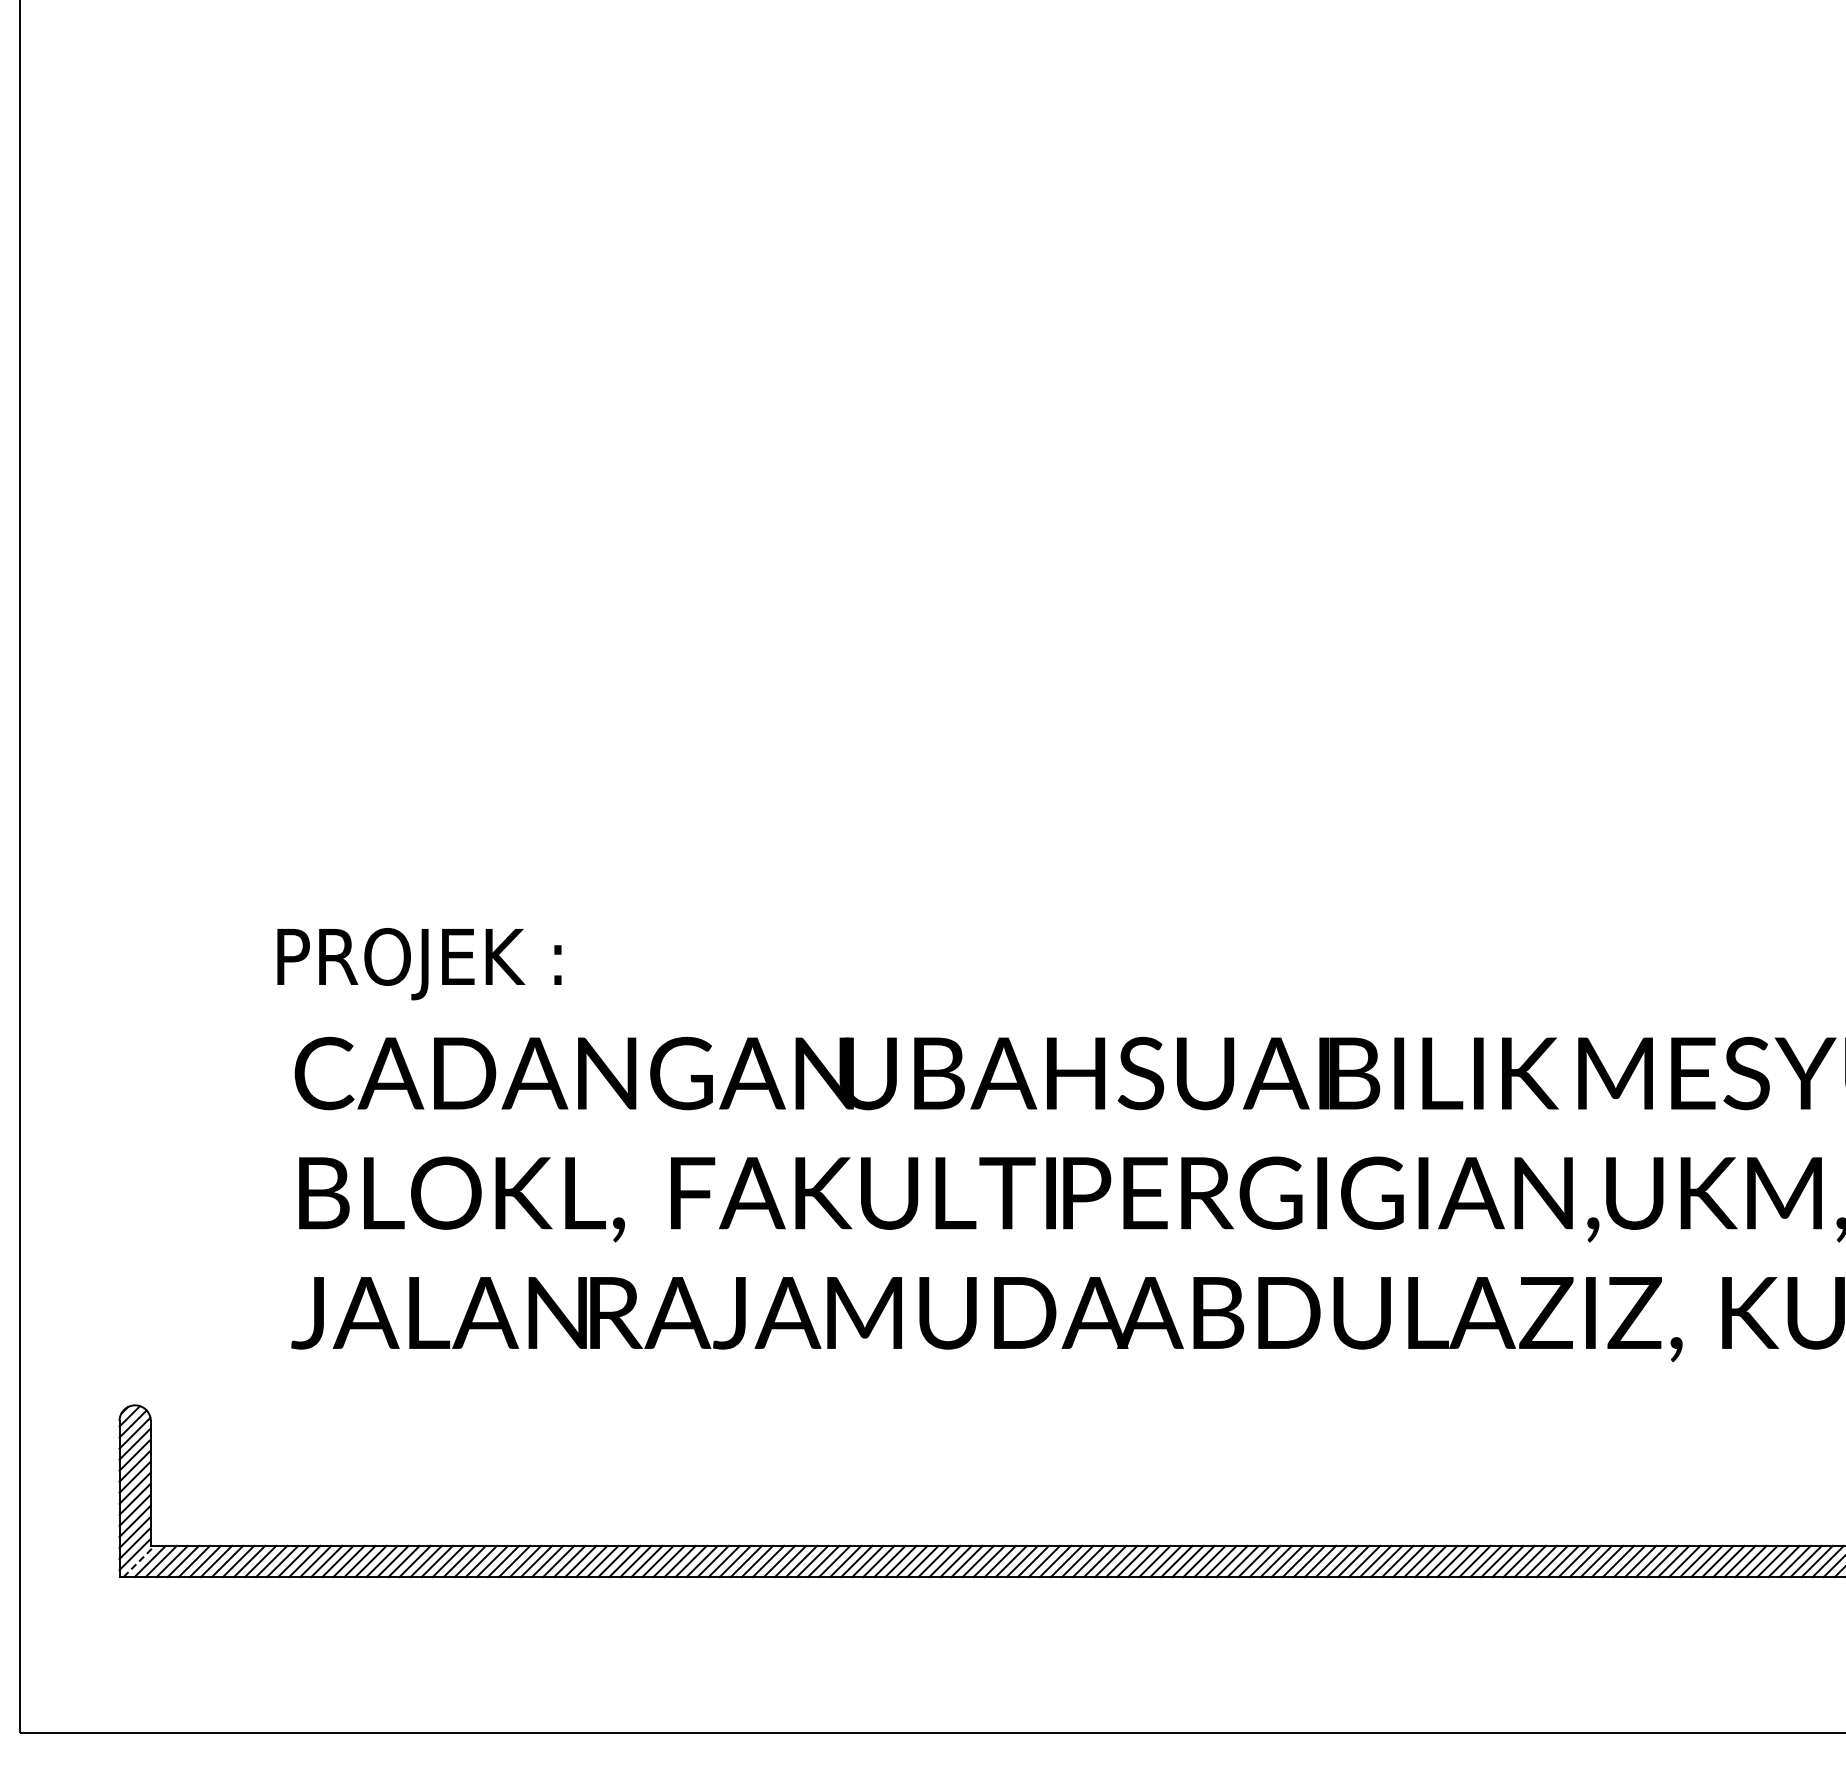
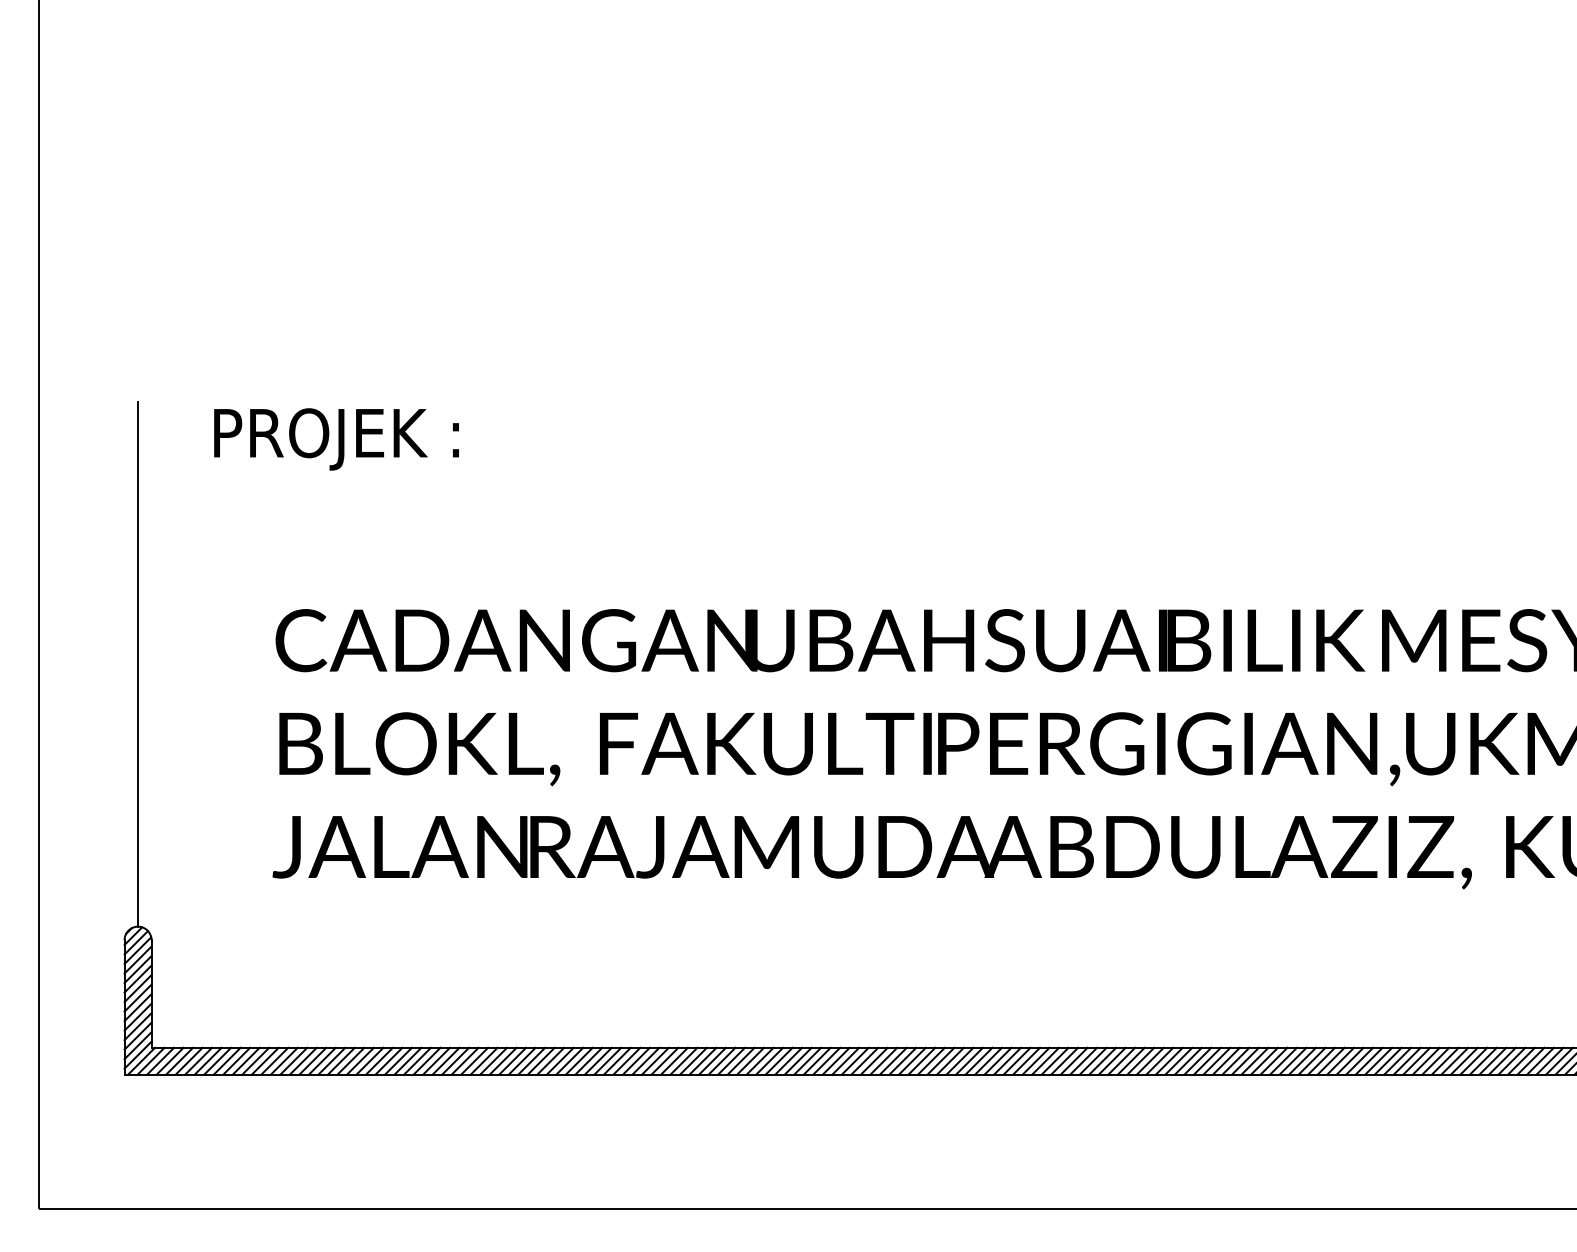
text: (419, 964) -> (336, 439), moved
line: (135, 1100) -> (138, 663), added
line: (139, 1561) -> (141, 1061), dashed -> solid

